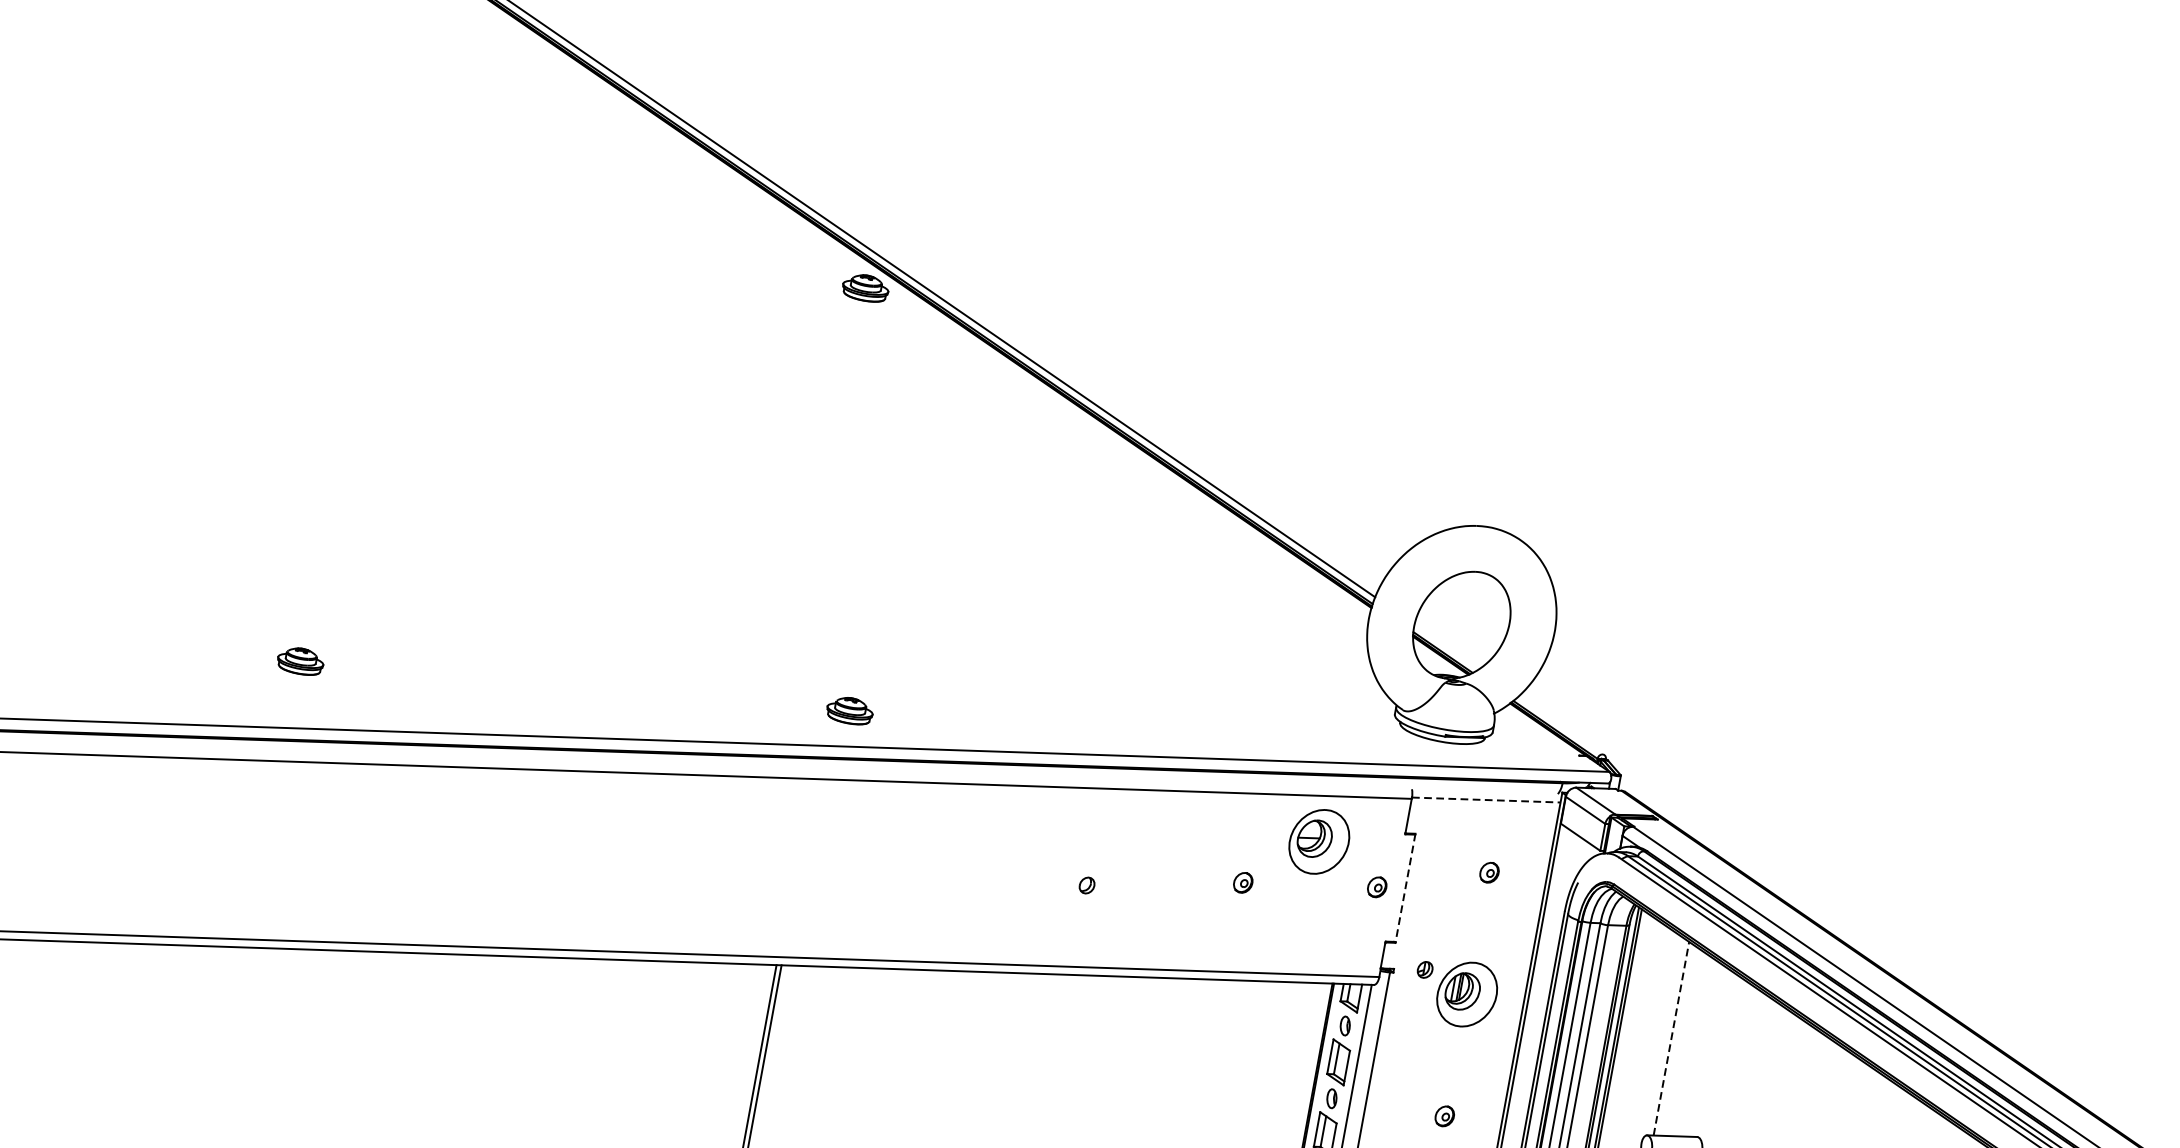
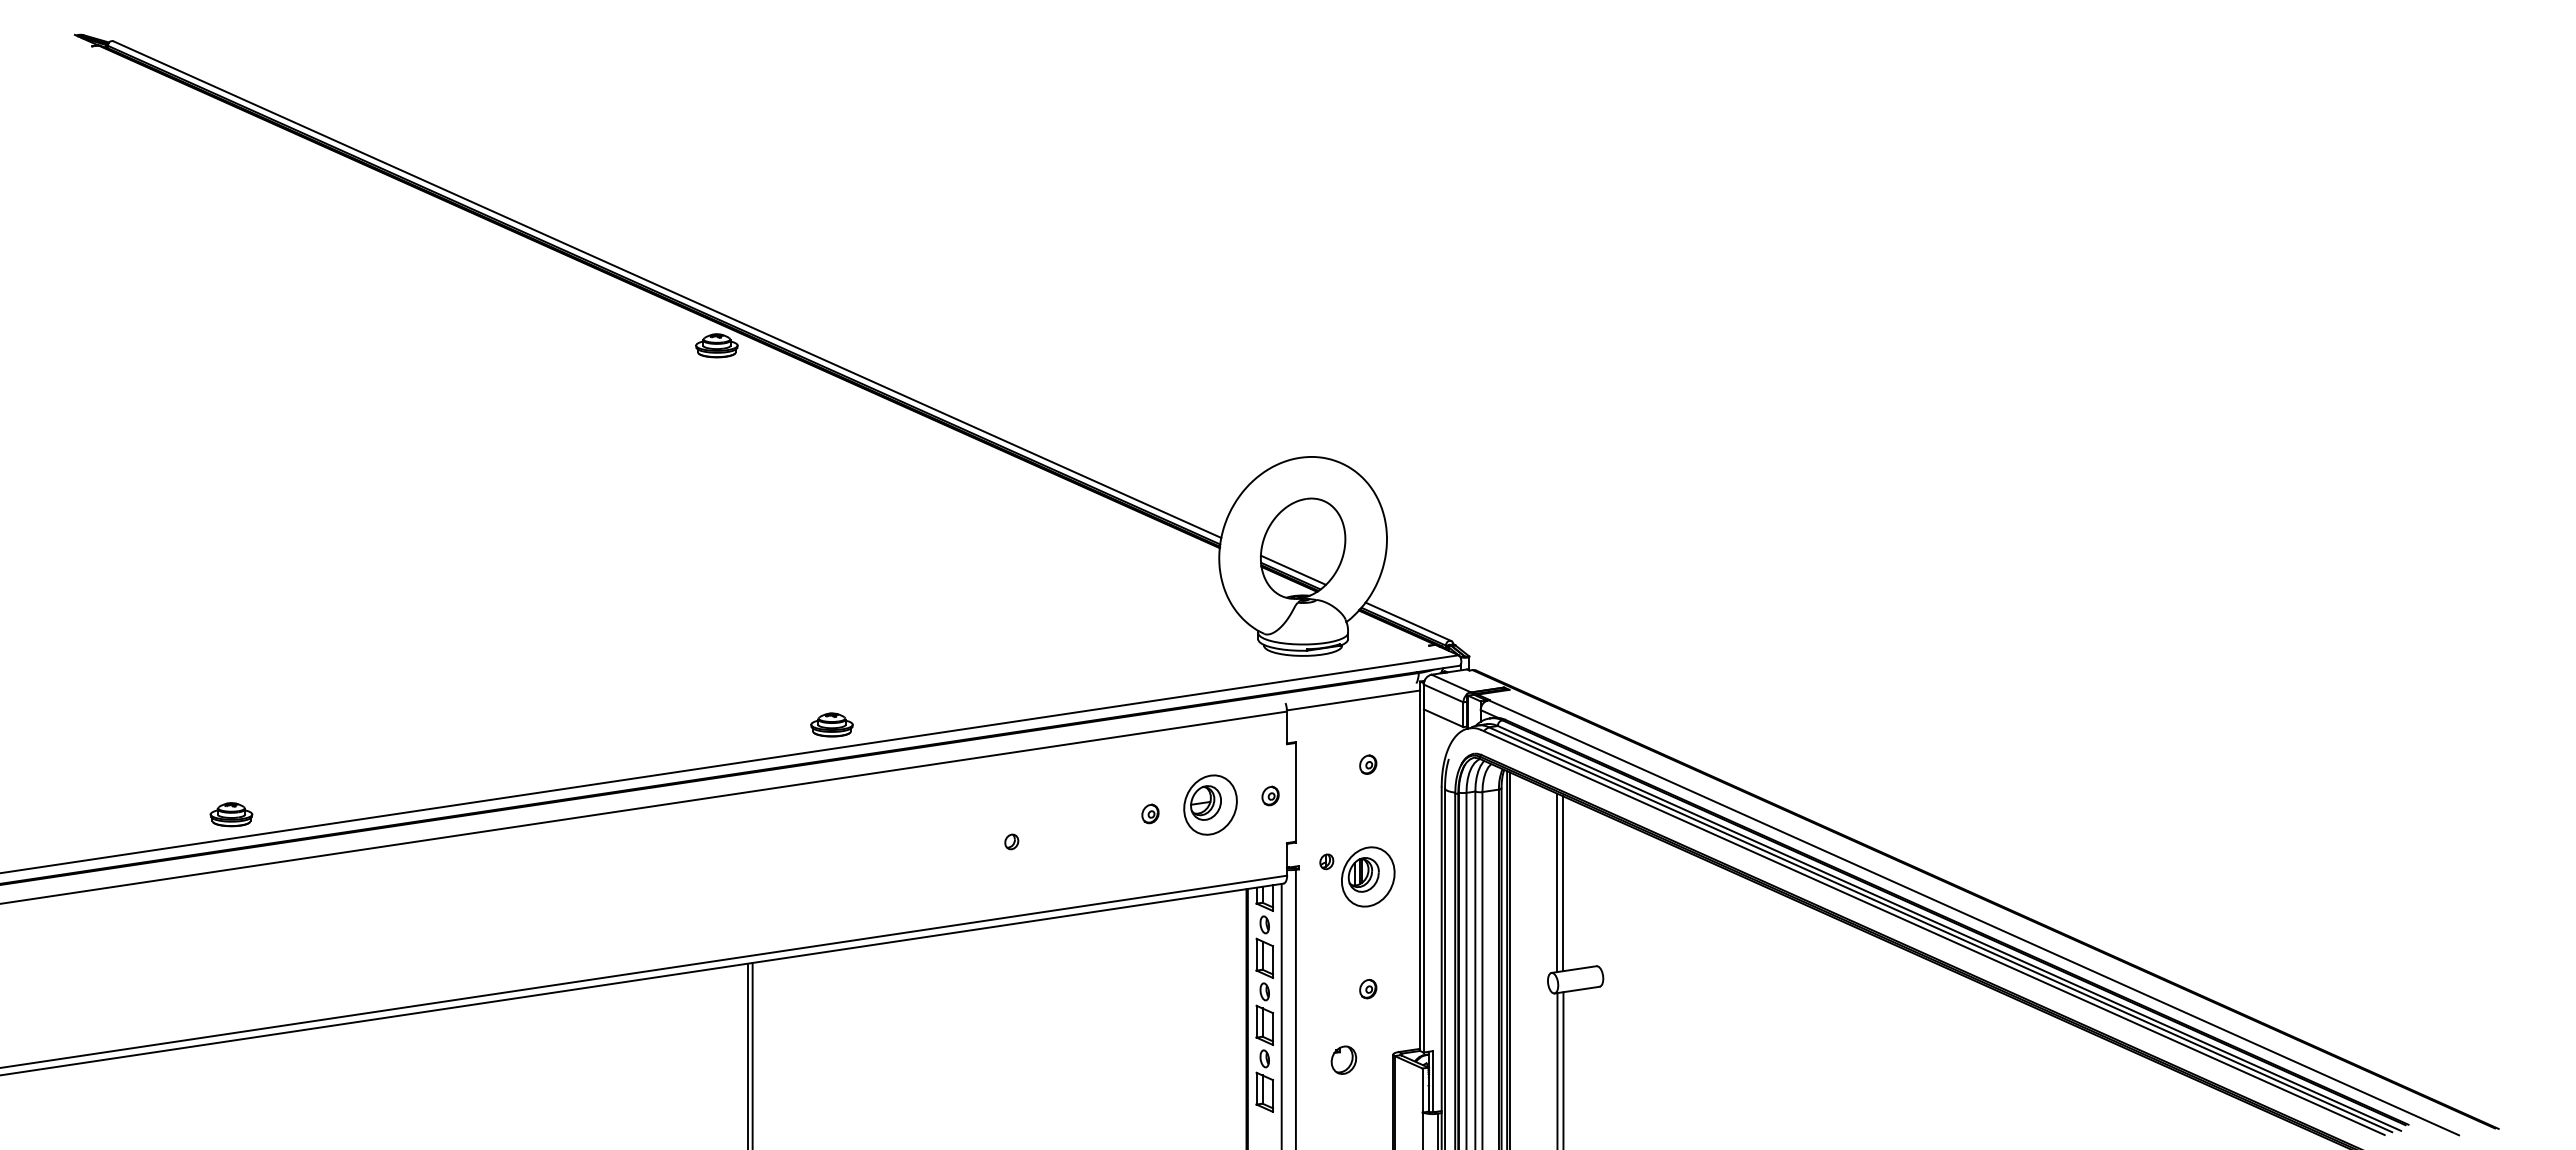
line: (1447, 645) -> (1293, 569), added
part: (300, 661) -> (231, 814), moved
part: (849, 710) -> (831, 724), moved
line: (1561, 725) -> (1408, 621), added
line: (1486, 800) -> (1353, 700), dashed -> solid
part: (1319, 841) -> (1210, 804), moved
line: (1404, 888) -> (1295, 792), dashed -> solid
line: (1671, 1038) -> (1557, 882), dashed -> solid
line: (1677, 1040) -> (1563, 883), added

